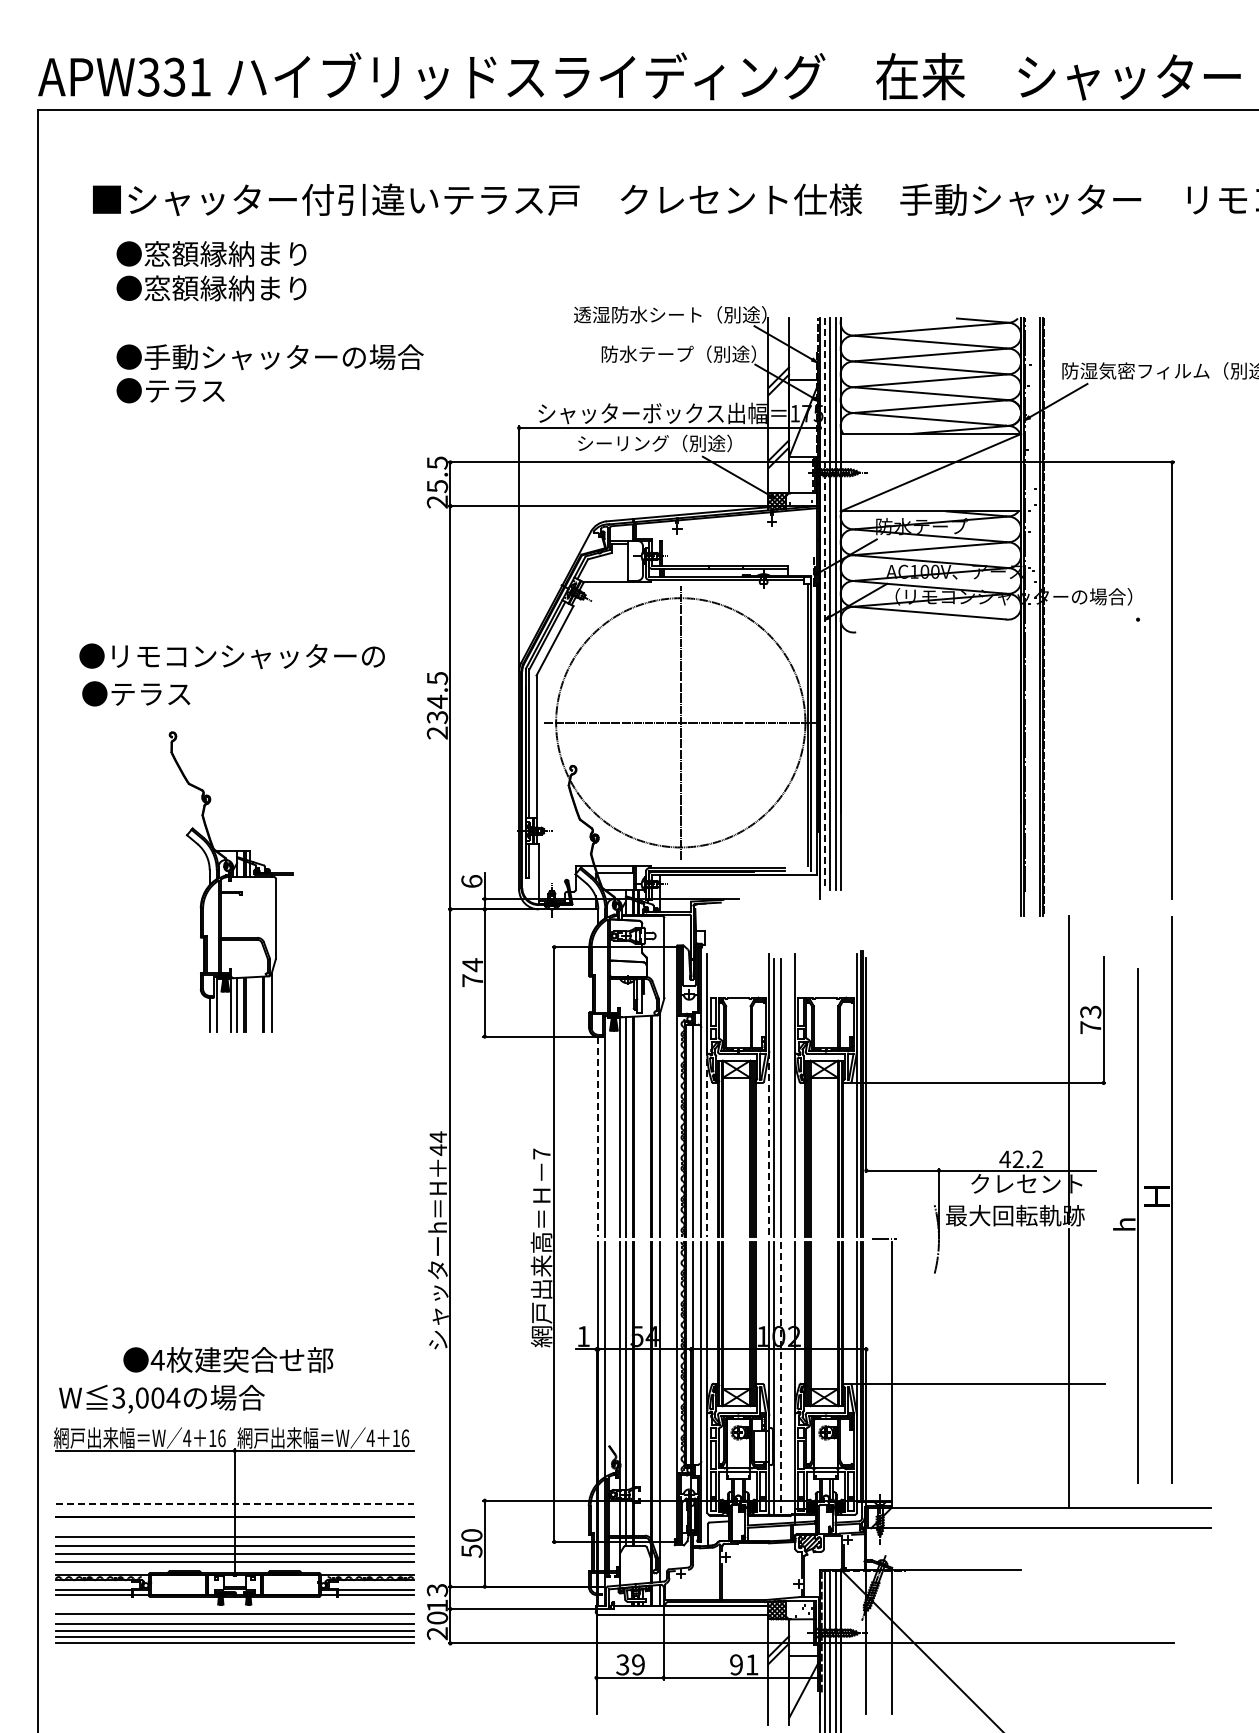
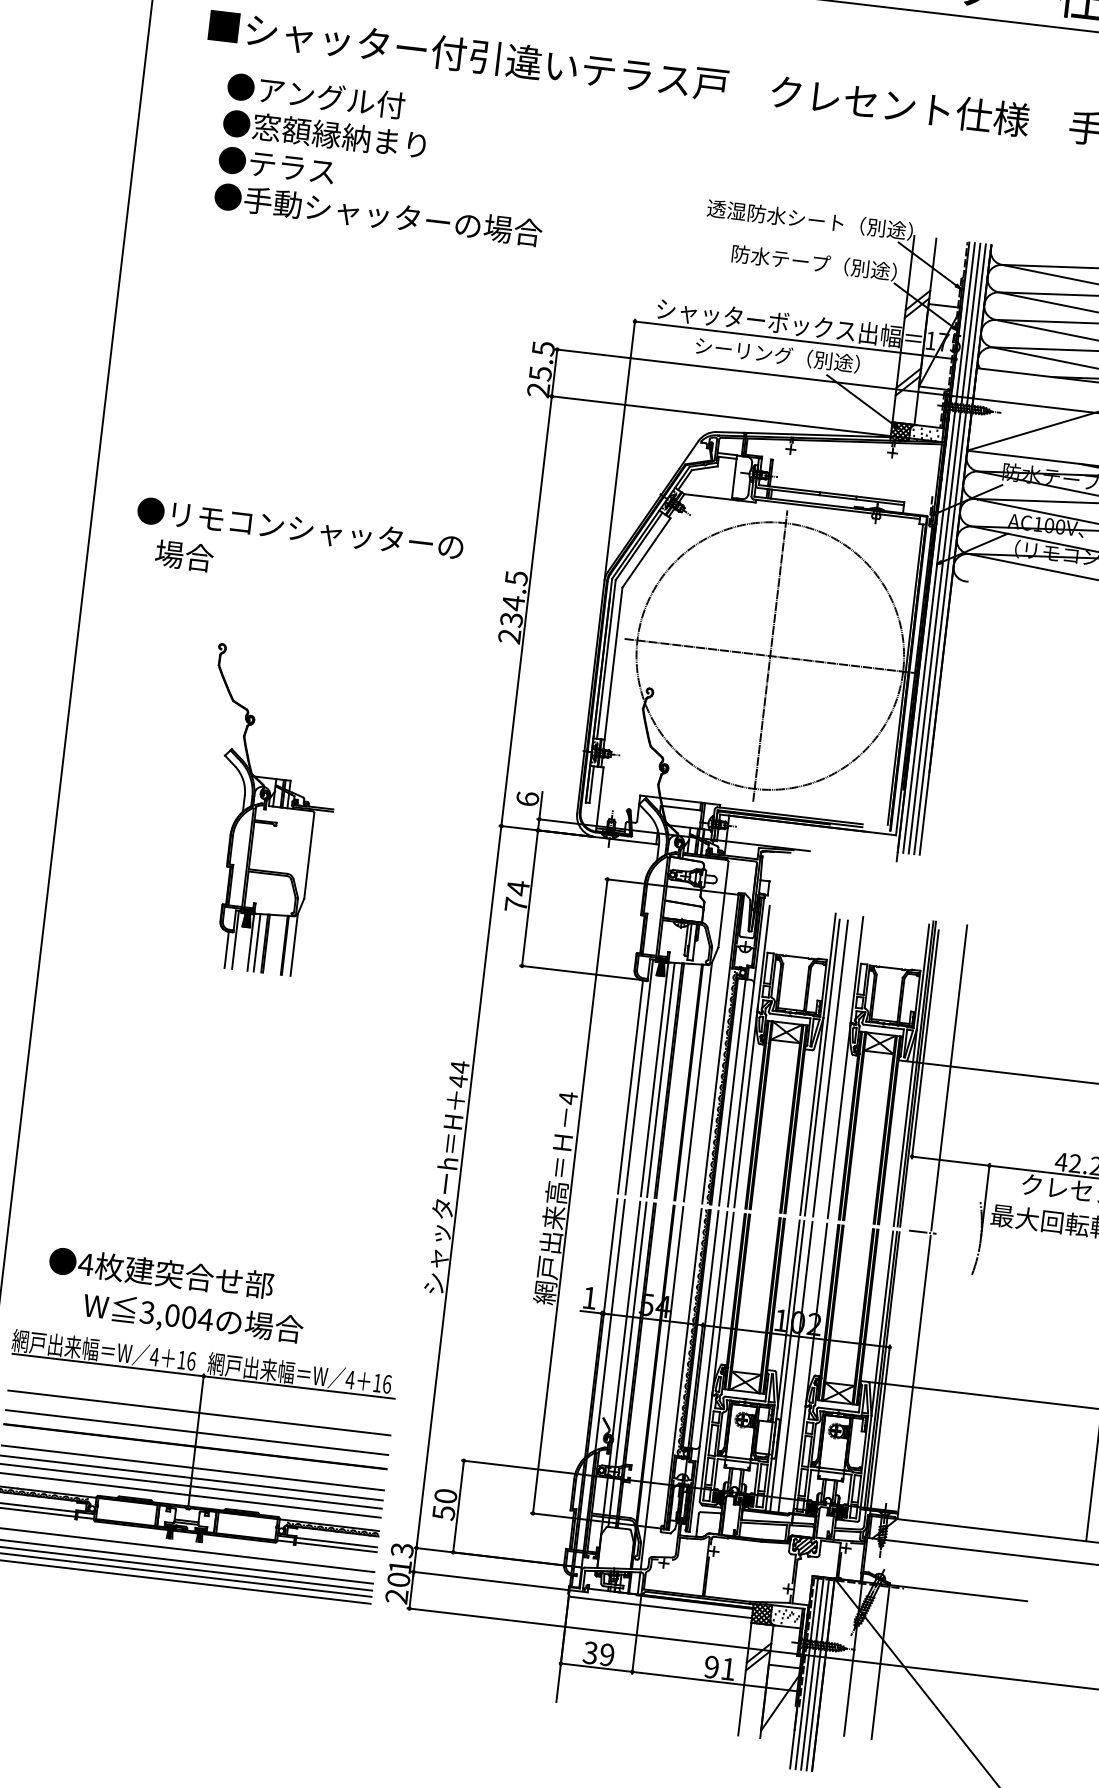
text: (225, 253) -> (343, 98), ●窓額縁納まり -> ●アングル付
text: (170, 390) -> (276, 165), moved
line: (825, 604) -> (939, 548), dashed -> solid
text: (136, 693) -> (193, 556), ●テラス -> 場合
part: (230, 881) -> (265, 810), moved
line: (892, 1093) -> (949, 1077), added
line: (598, 1136) -> (630, 1086), dashed -> solid
line: (707, 1142) -> (746, 1106), dashed -> solid
line: (769, 1144) -> (812, 1116), dashed -> solid
text: (541, 1153) -> (567, 1097), 7 -> 4
text: (228, 1359) -> (161, 1272), moved
line: (781, 1378) -> (795, 1367), dashed -> solid
text: (161, 1398) -> (192, 1318), moved
line: (234, 1485) -> (199, 1413), added
line: (235, 1503) -> (197, 1432), dashed -> solid

